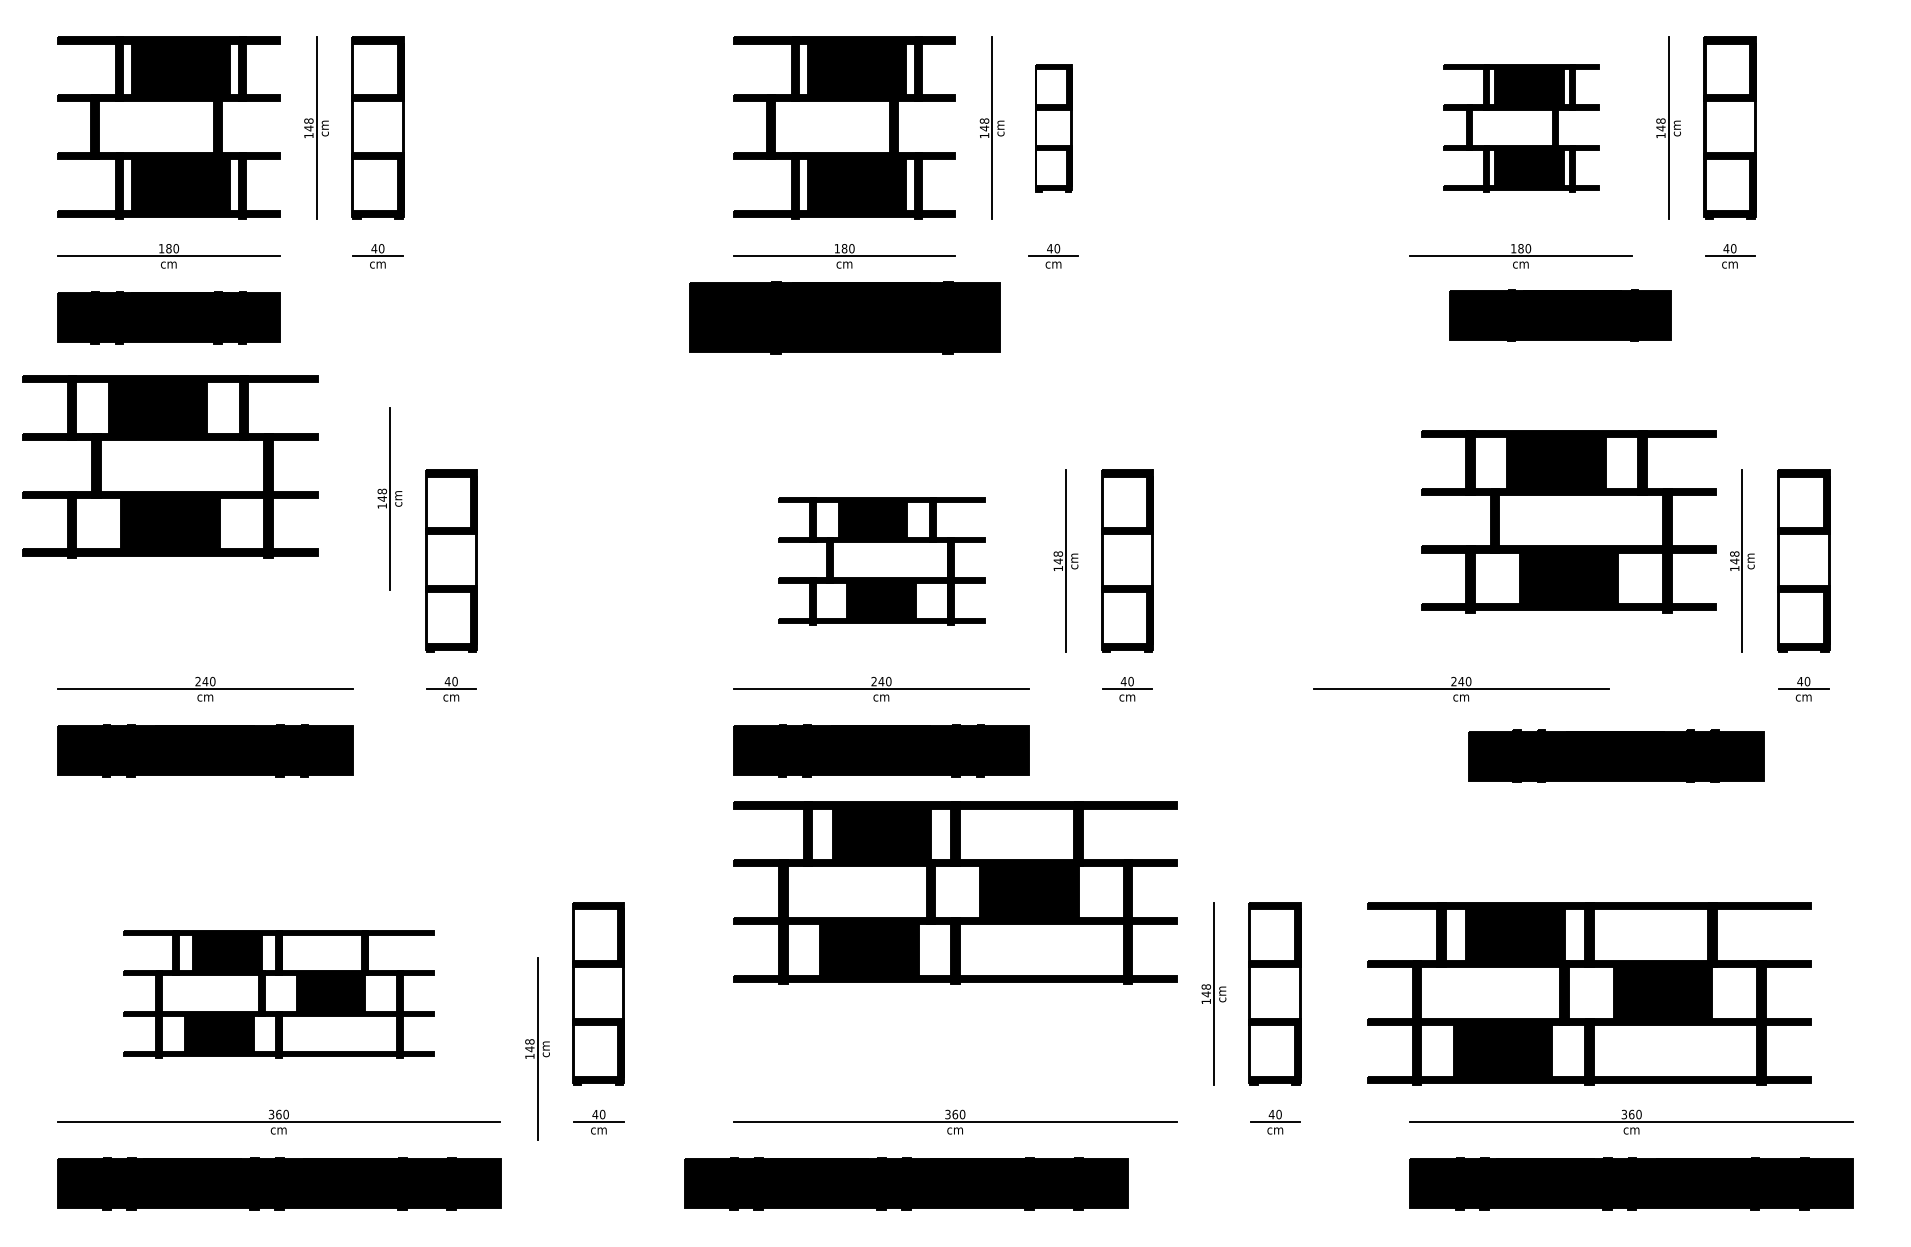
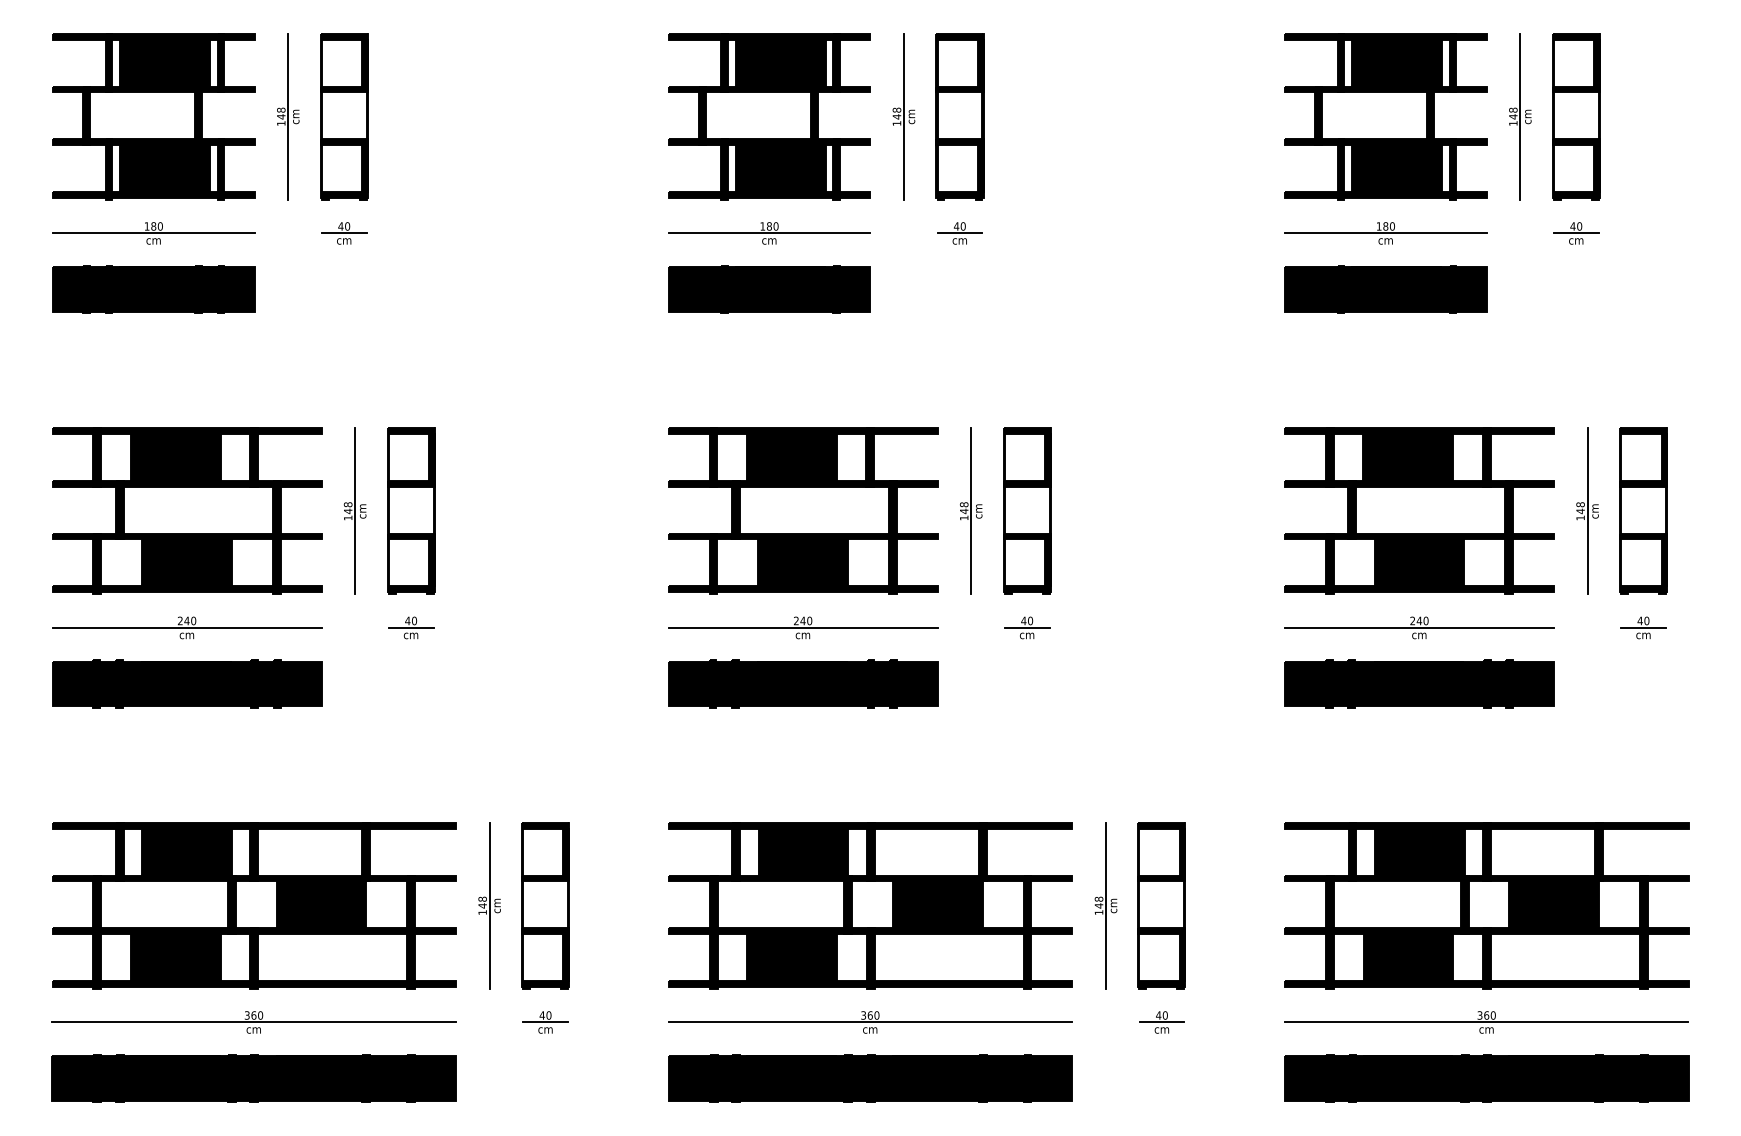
part: (1053, 128) -> (959, 116), size x1.43
part: (1520, 128) -> (1385, 116), size x1.43
part: (1560, 315) -> (1385, 289), moved
part: (844, 317) -> (769, 289), size x0.71
part: (170, 466) -> (187, 510), moved
part: (389, 497) -> (354, 510), moved
part: (1568, 520) -> (1419, 510), moved
part: (881, 560) -> (803, 510), size x1.43
part: (1461, 688) -> (1419, 627), moved
part: (1616, 755) -> (1419, 683), moved
part: (955, 892) -> (870, 905), moved
part: (279, 993) -> (254, 905), size x1.43
part: (1588, 993) -> (1486, 905), moved
part: (537, 1048) -> (489, 905), moved
part: (906, 1183) -> (870, 1078), moved

